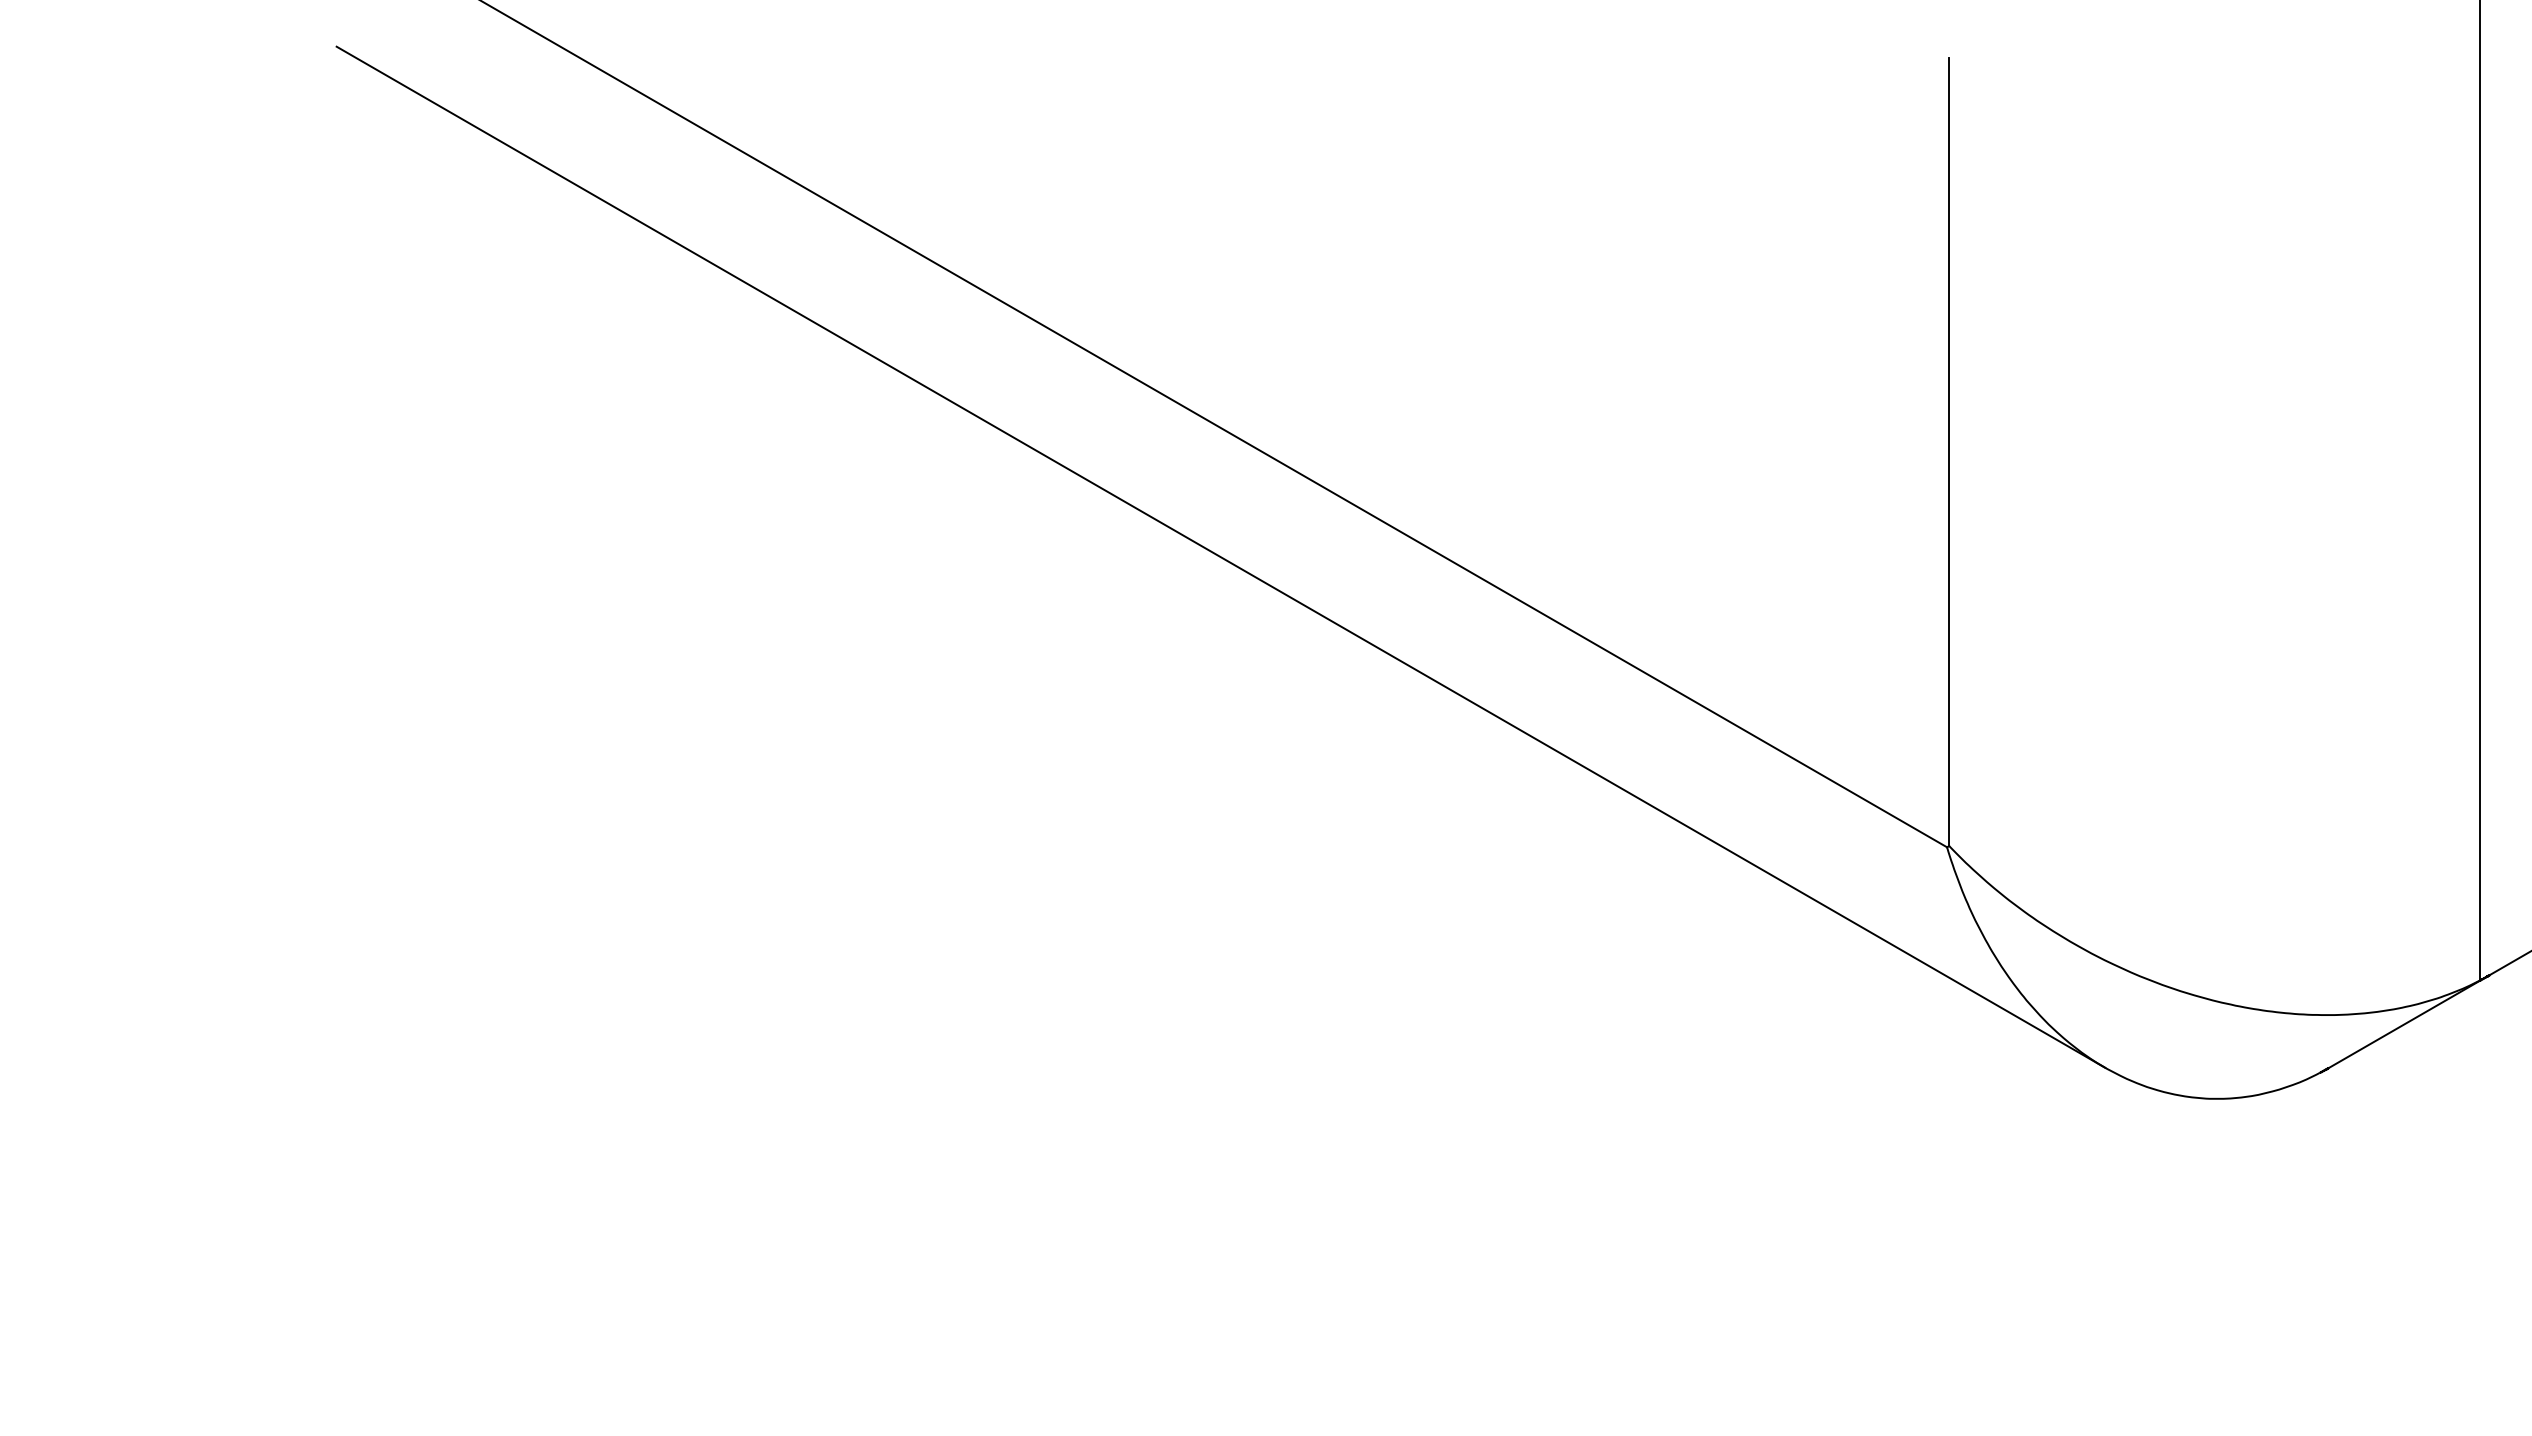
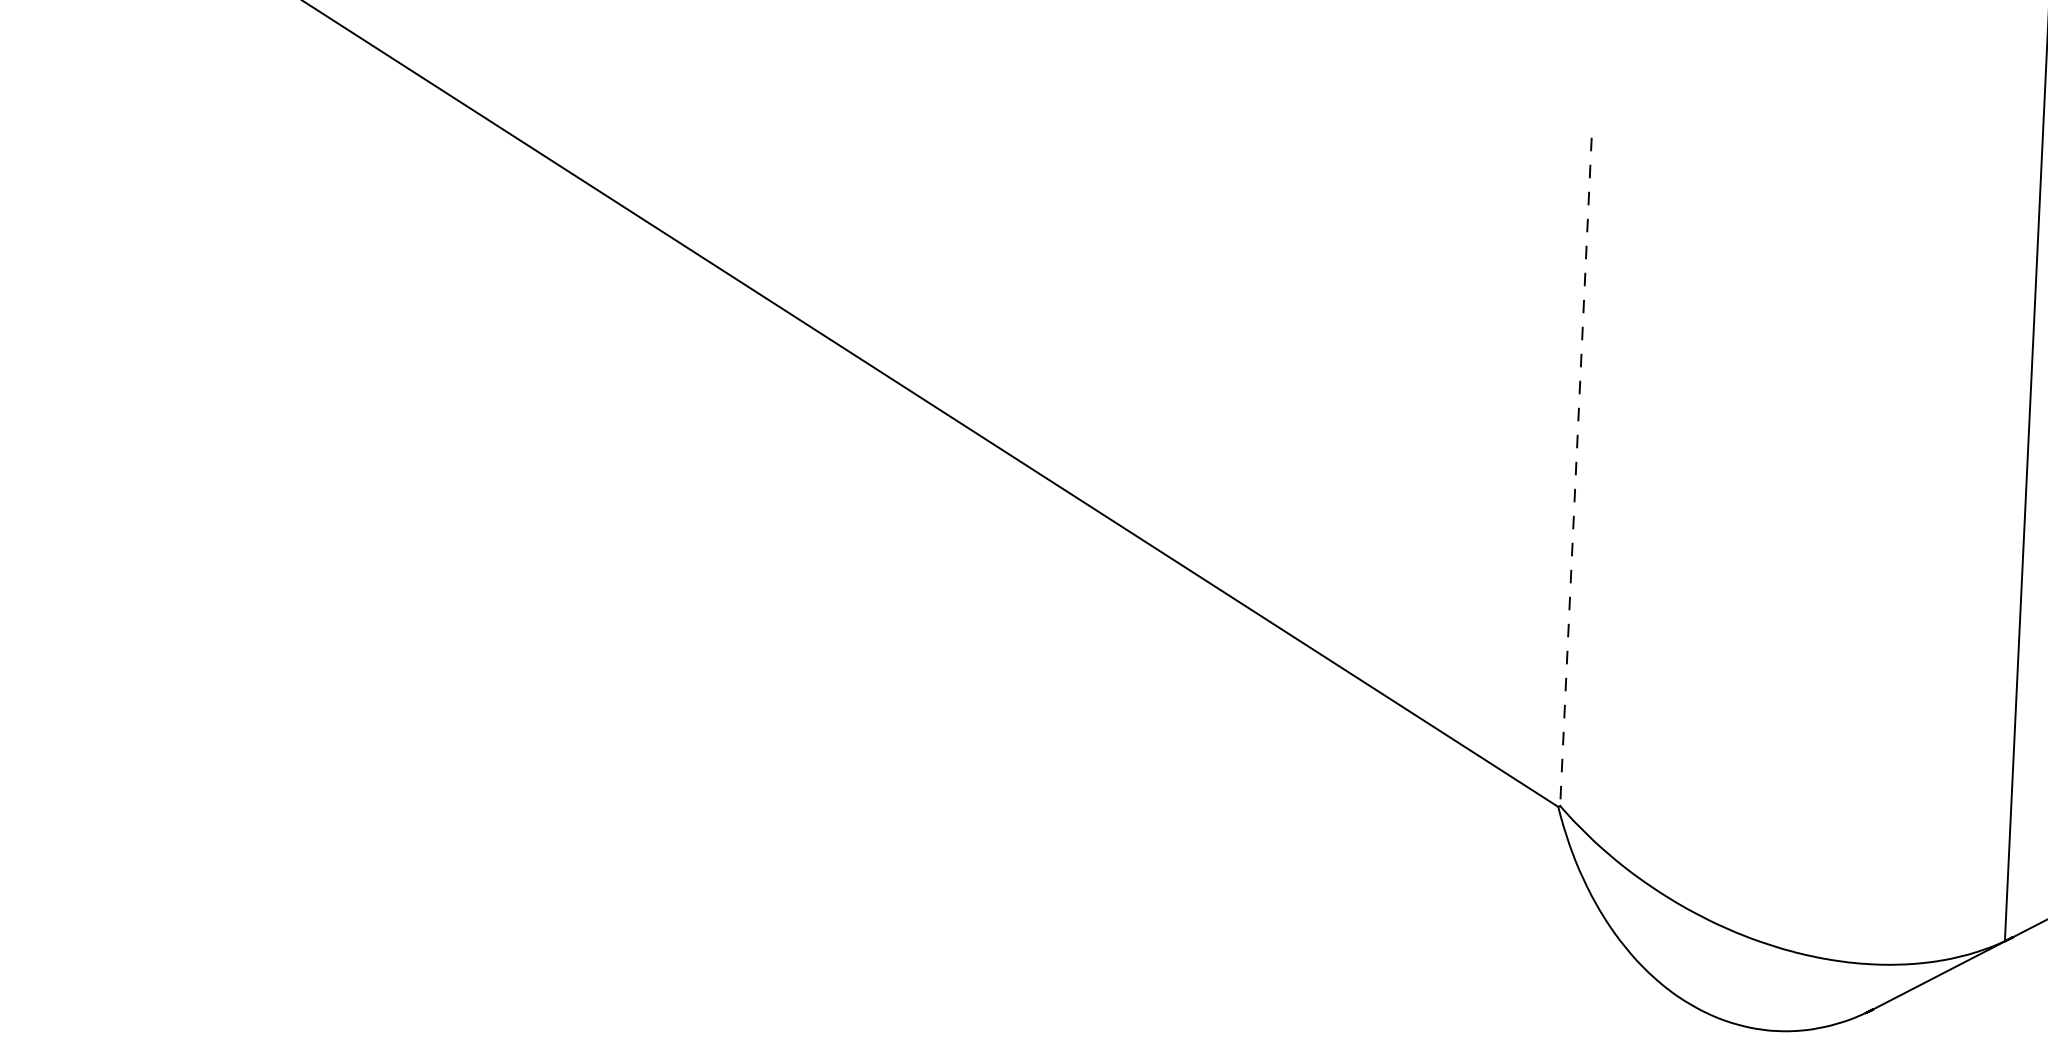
line: (1949, 452) -> (1576, 472), solid -> dashed
line: (1220, 556) -> (953, 531), removed

